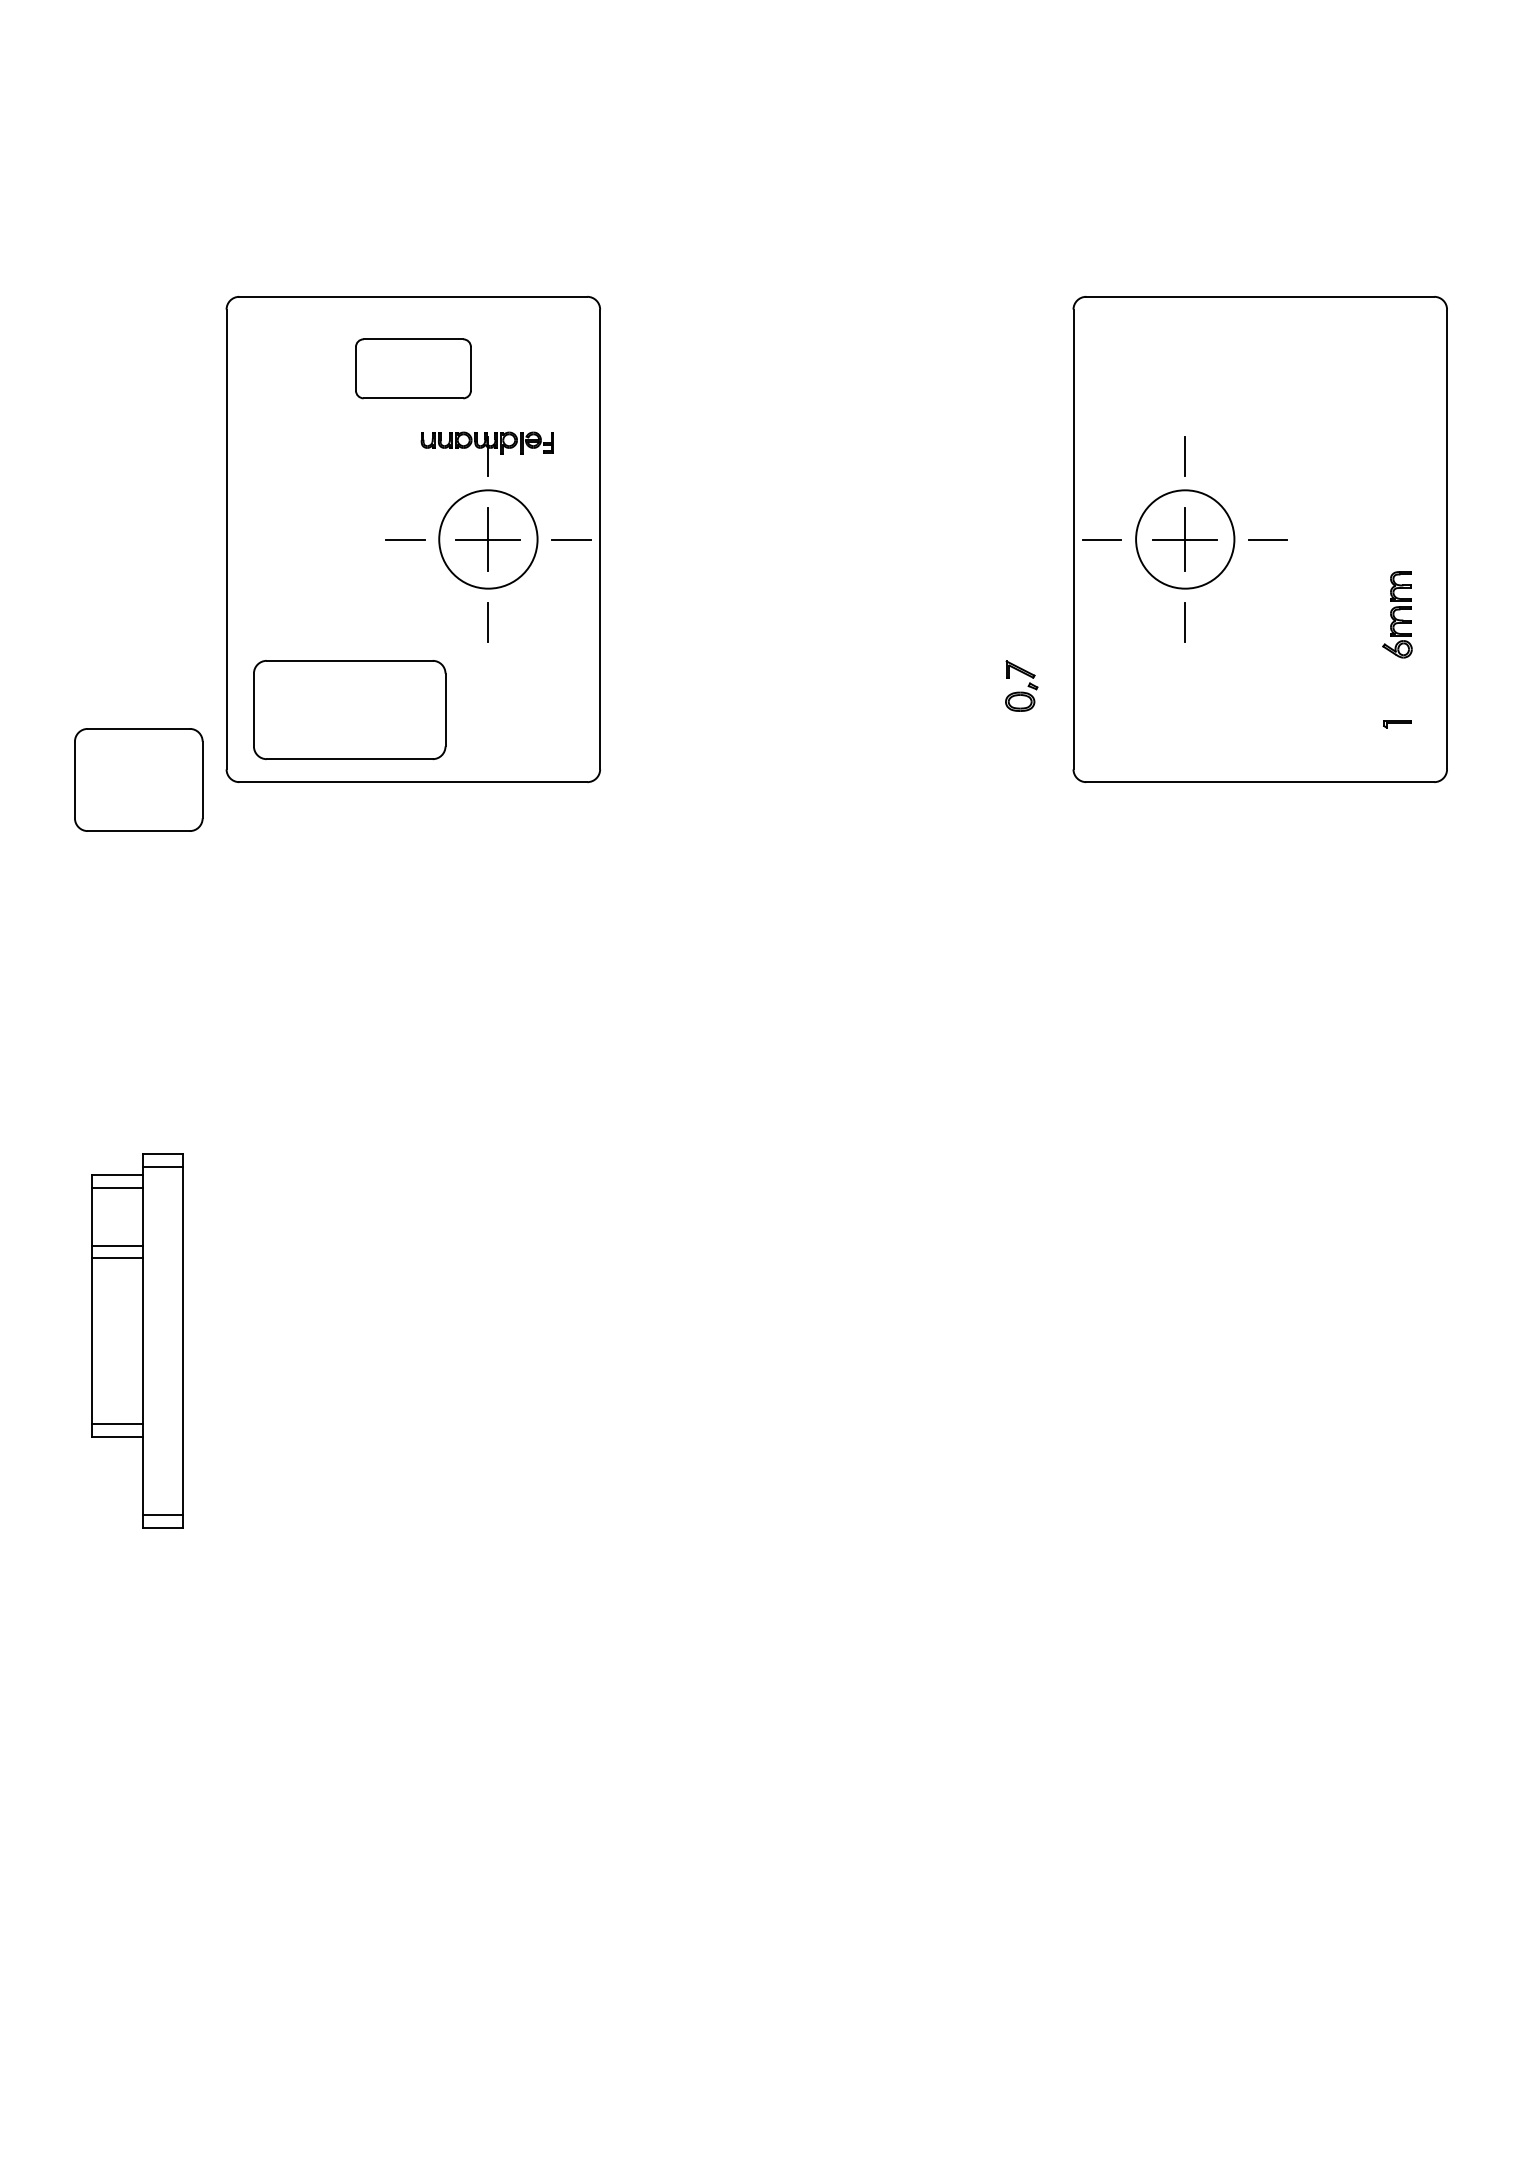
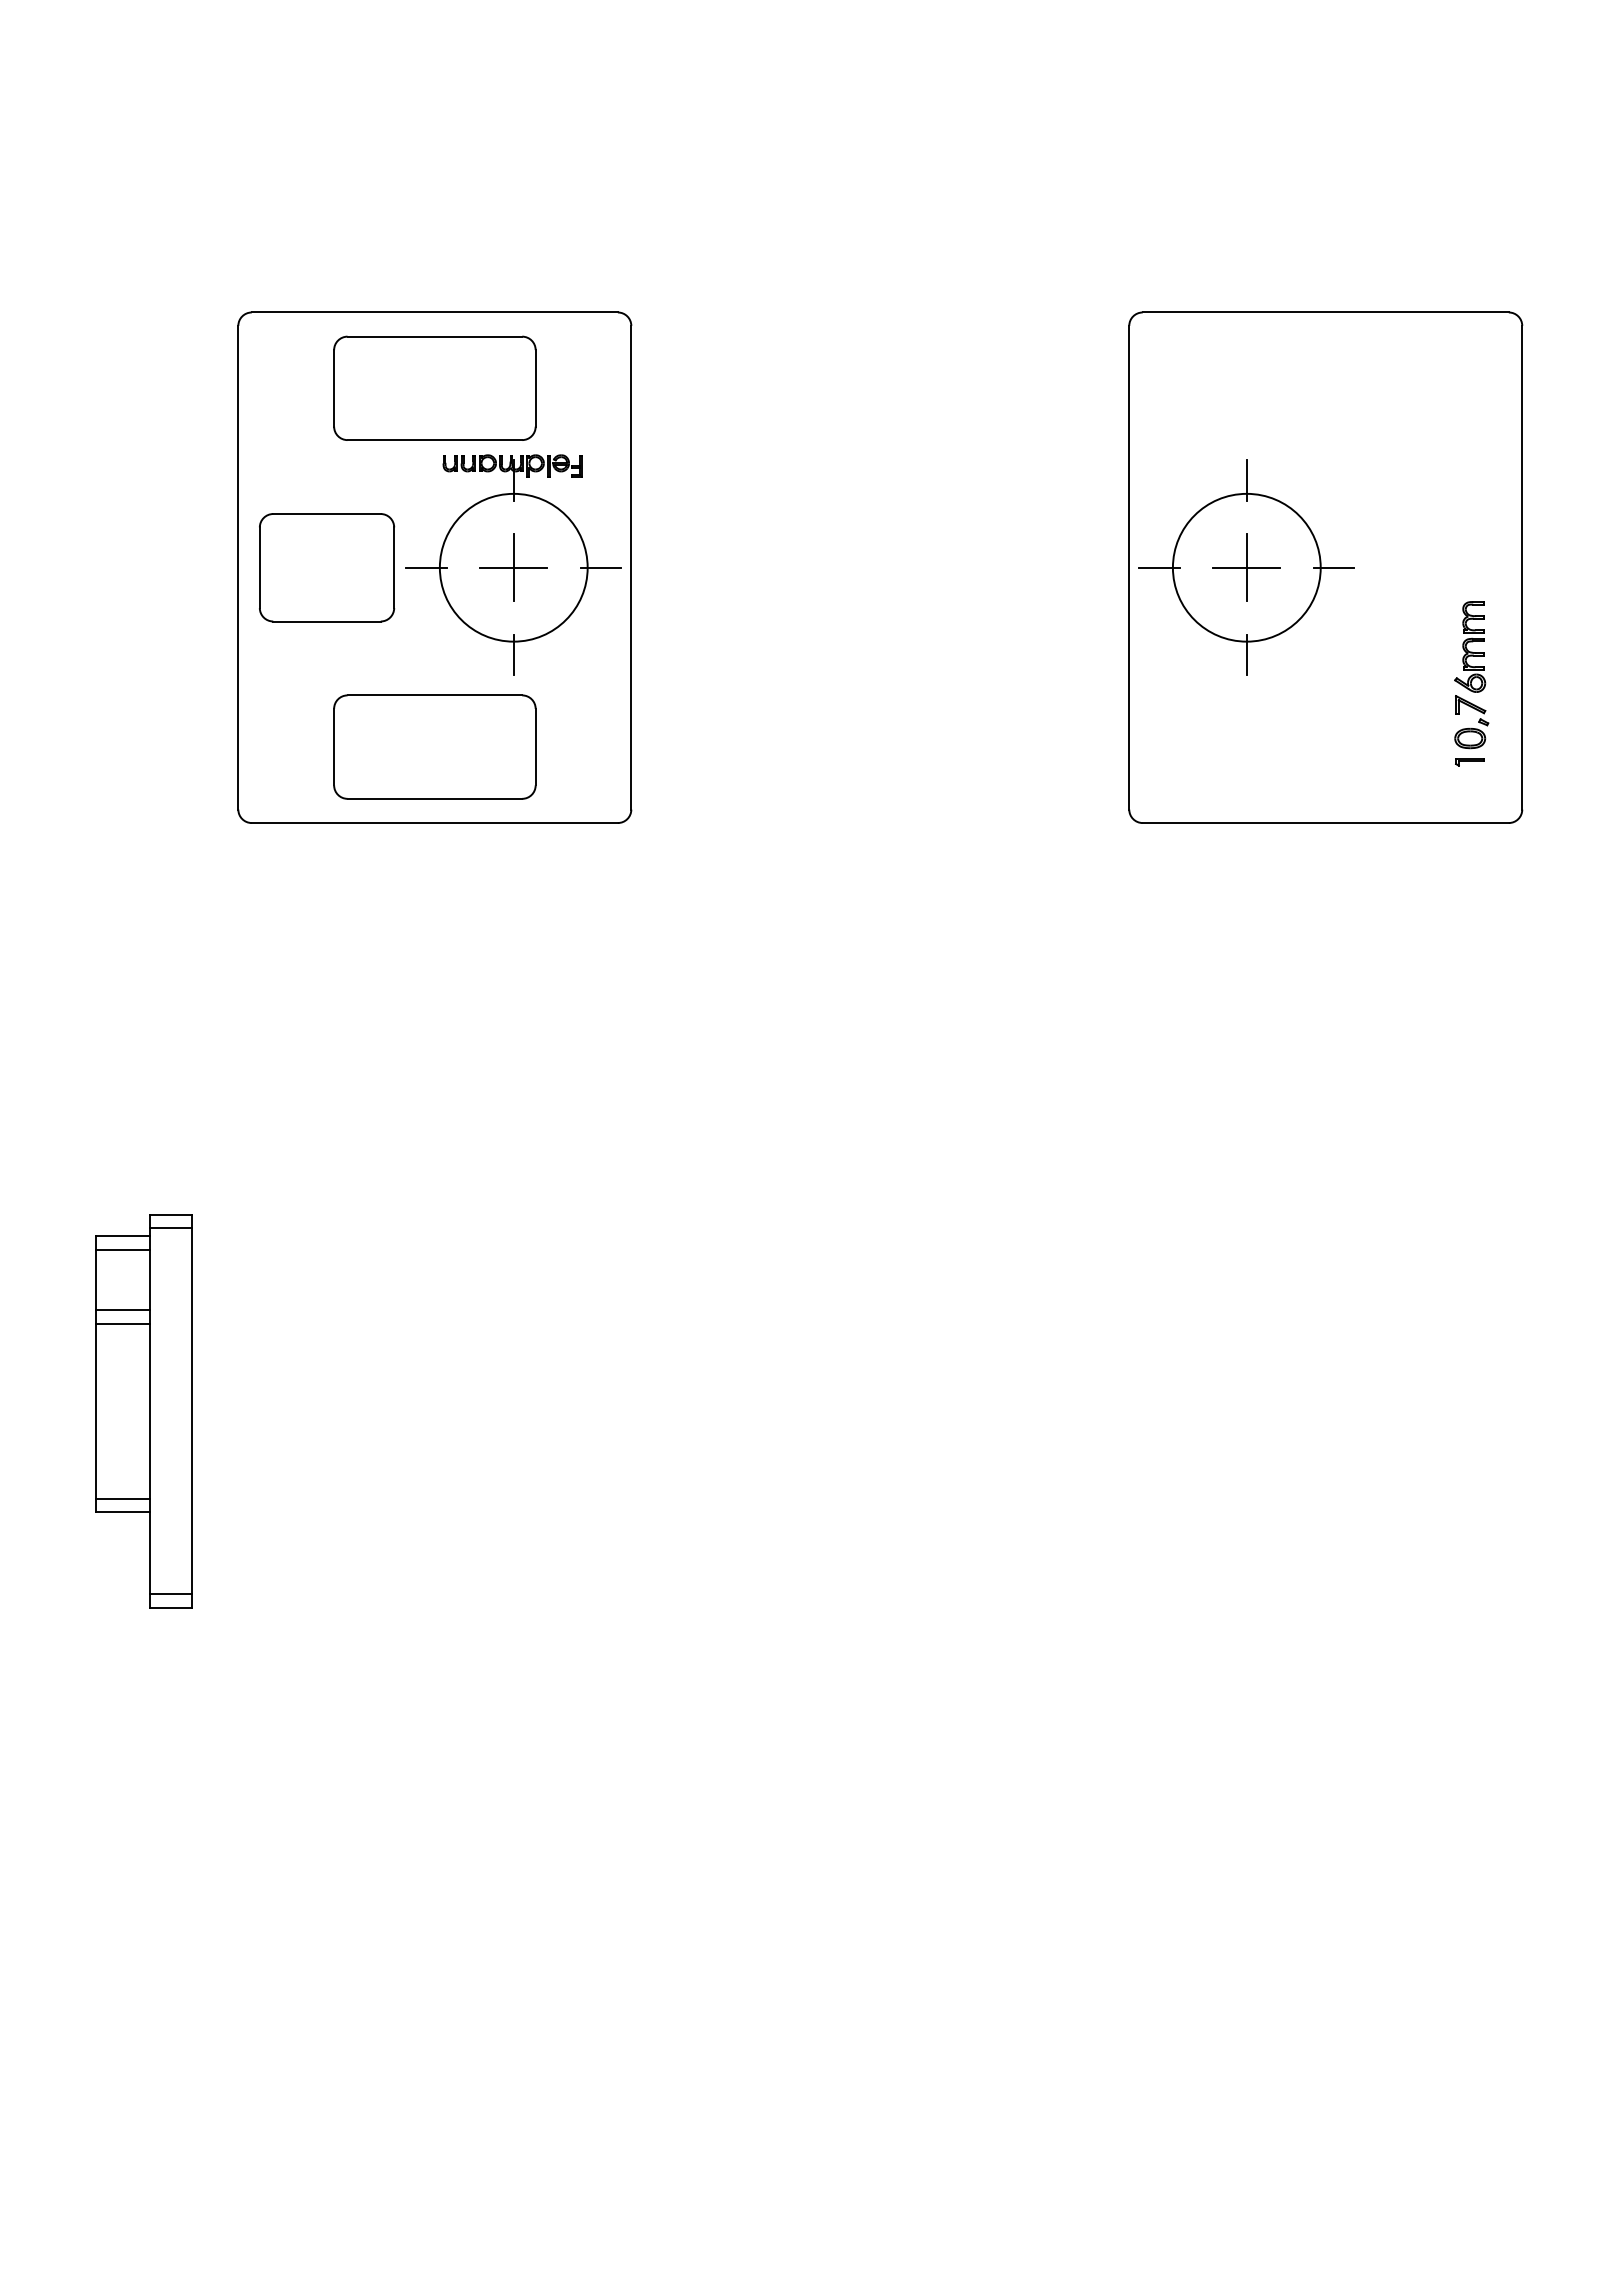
part: (413, 368) -> (434, 387), size x1.67
circle: (488, 539) -> (513, 567), size x1.43
circle: (1184, 539) -> (1246, 567), size x1.43
part: (1021, 686) -> (1471, 722), moved
part: (349, 709) -> (434, 746), moved
part: (139, 779) -> (327, 567), moved

